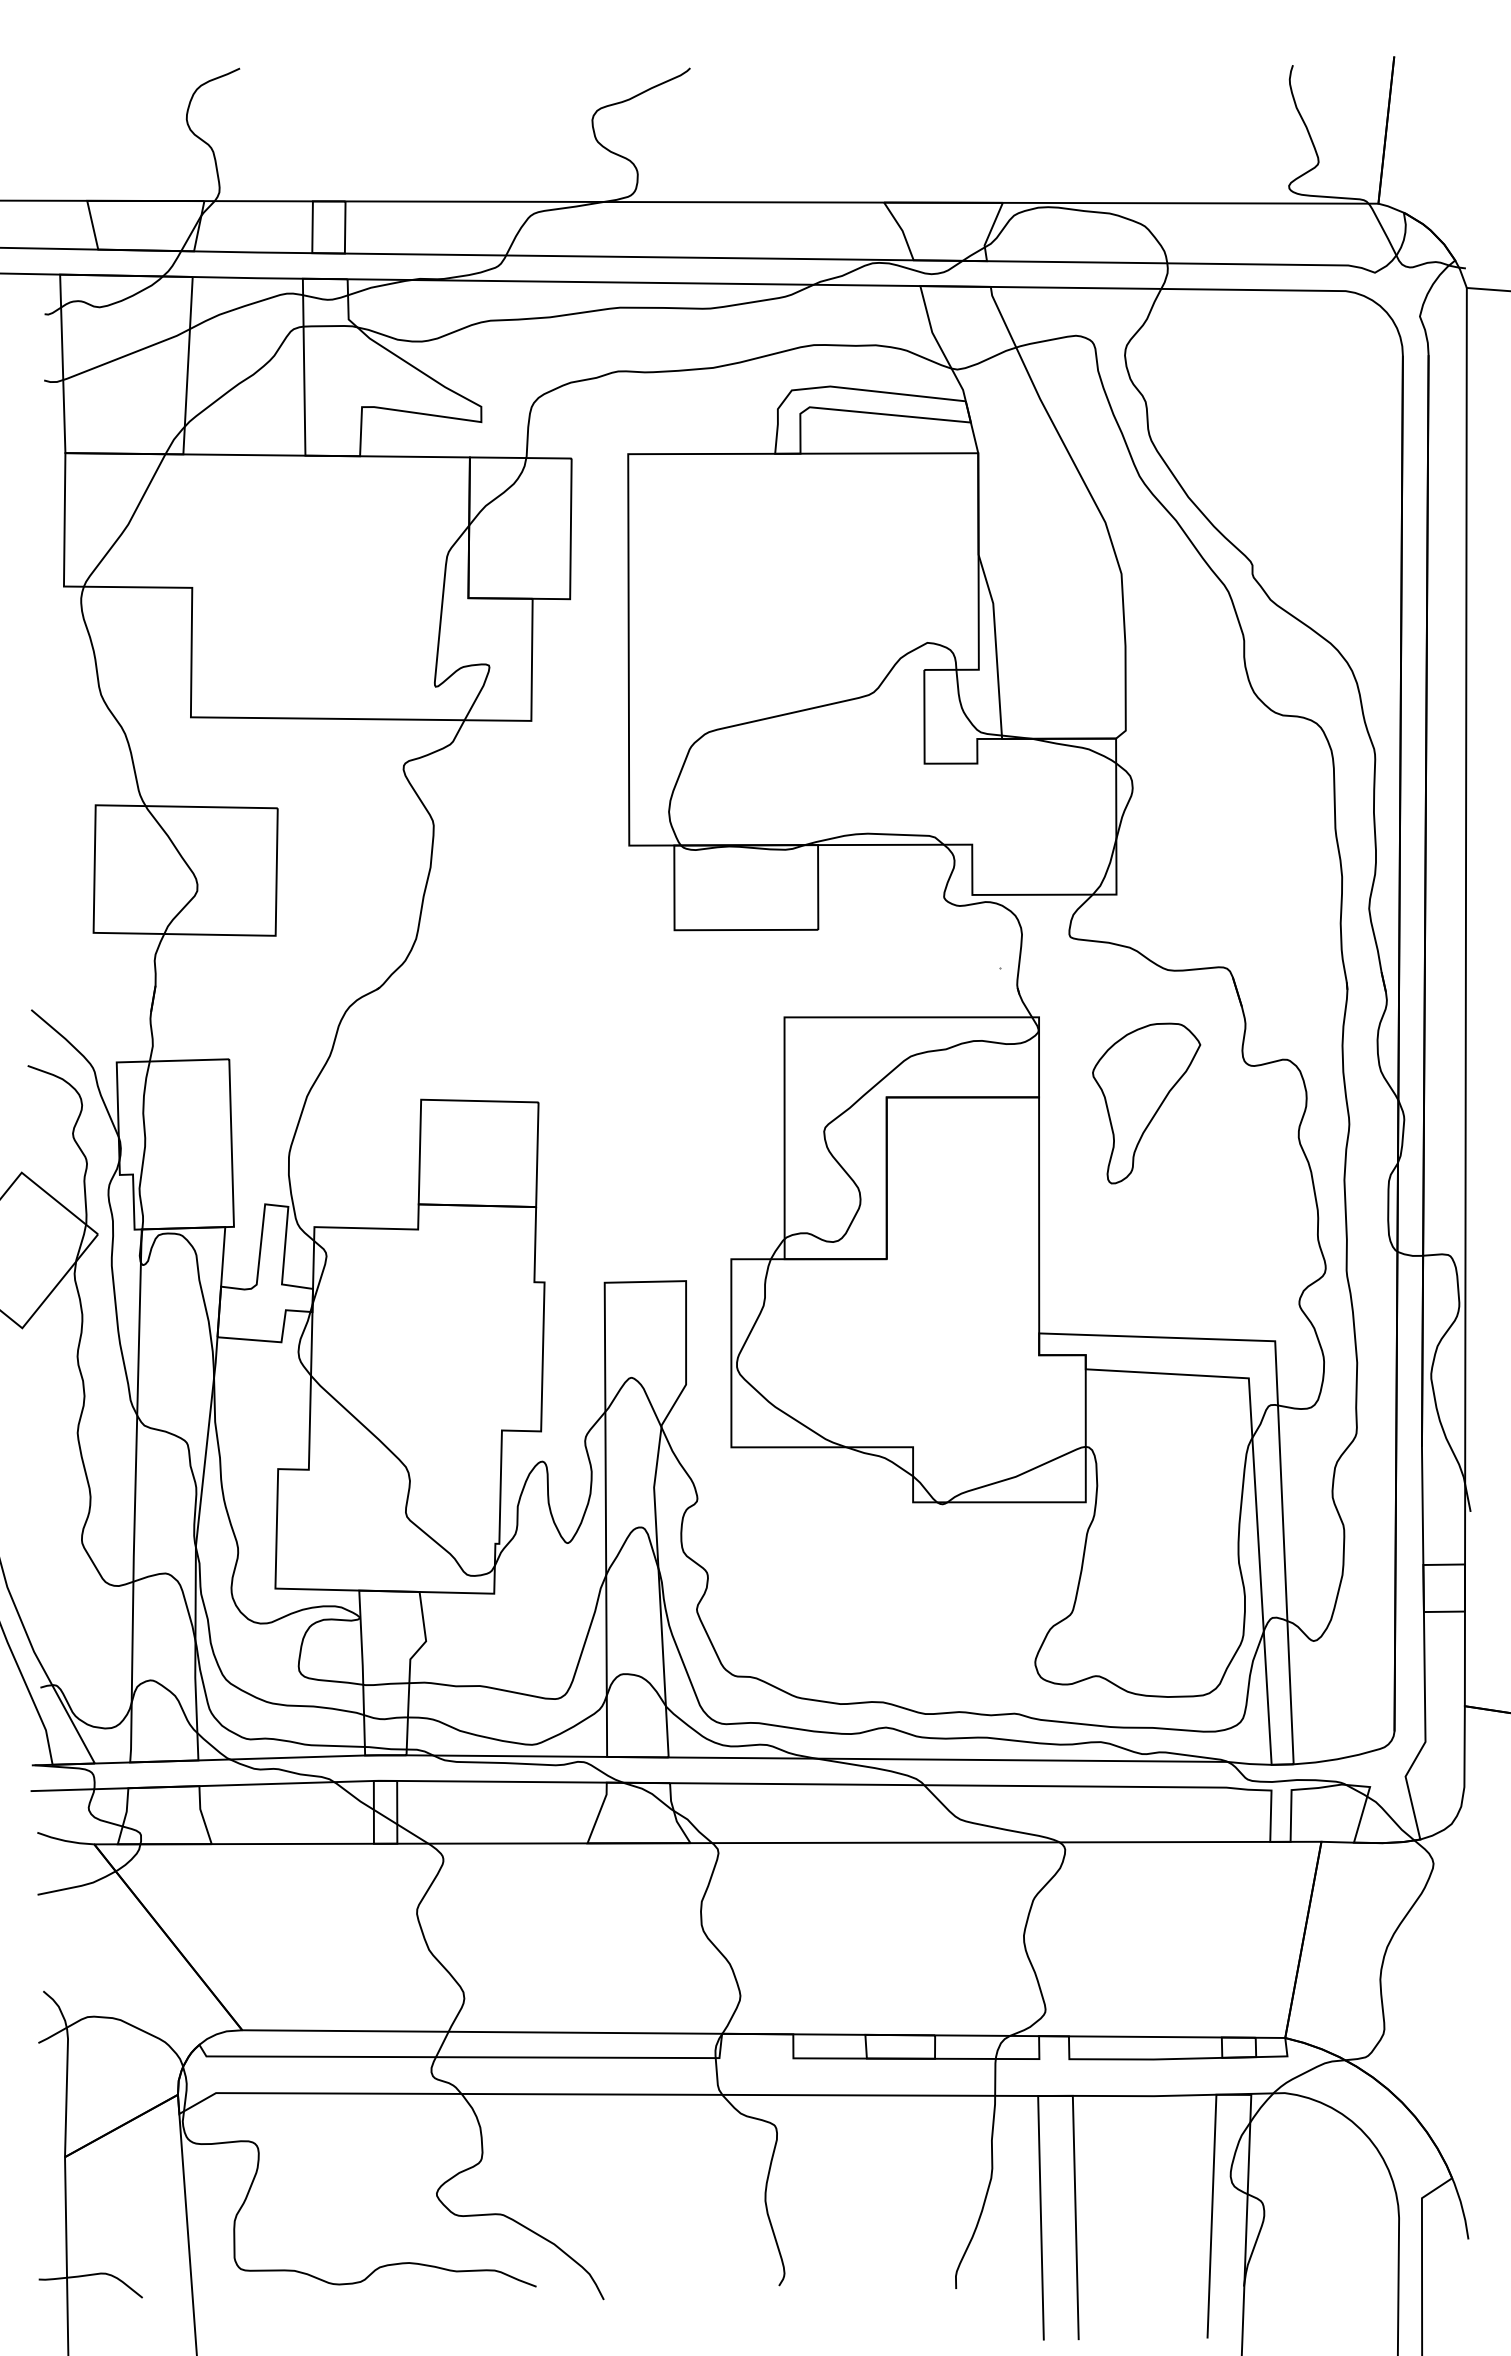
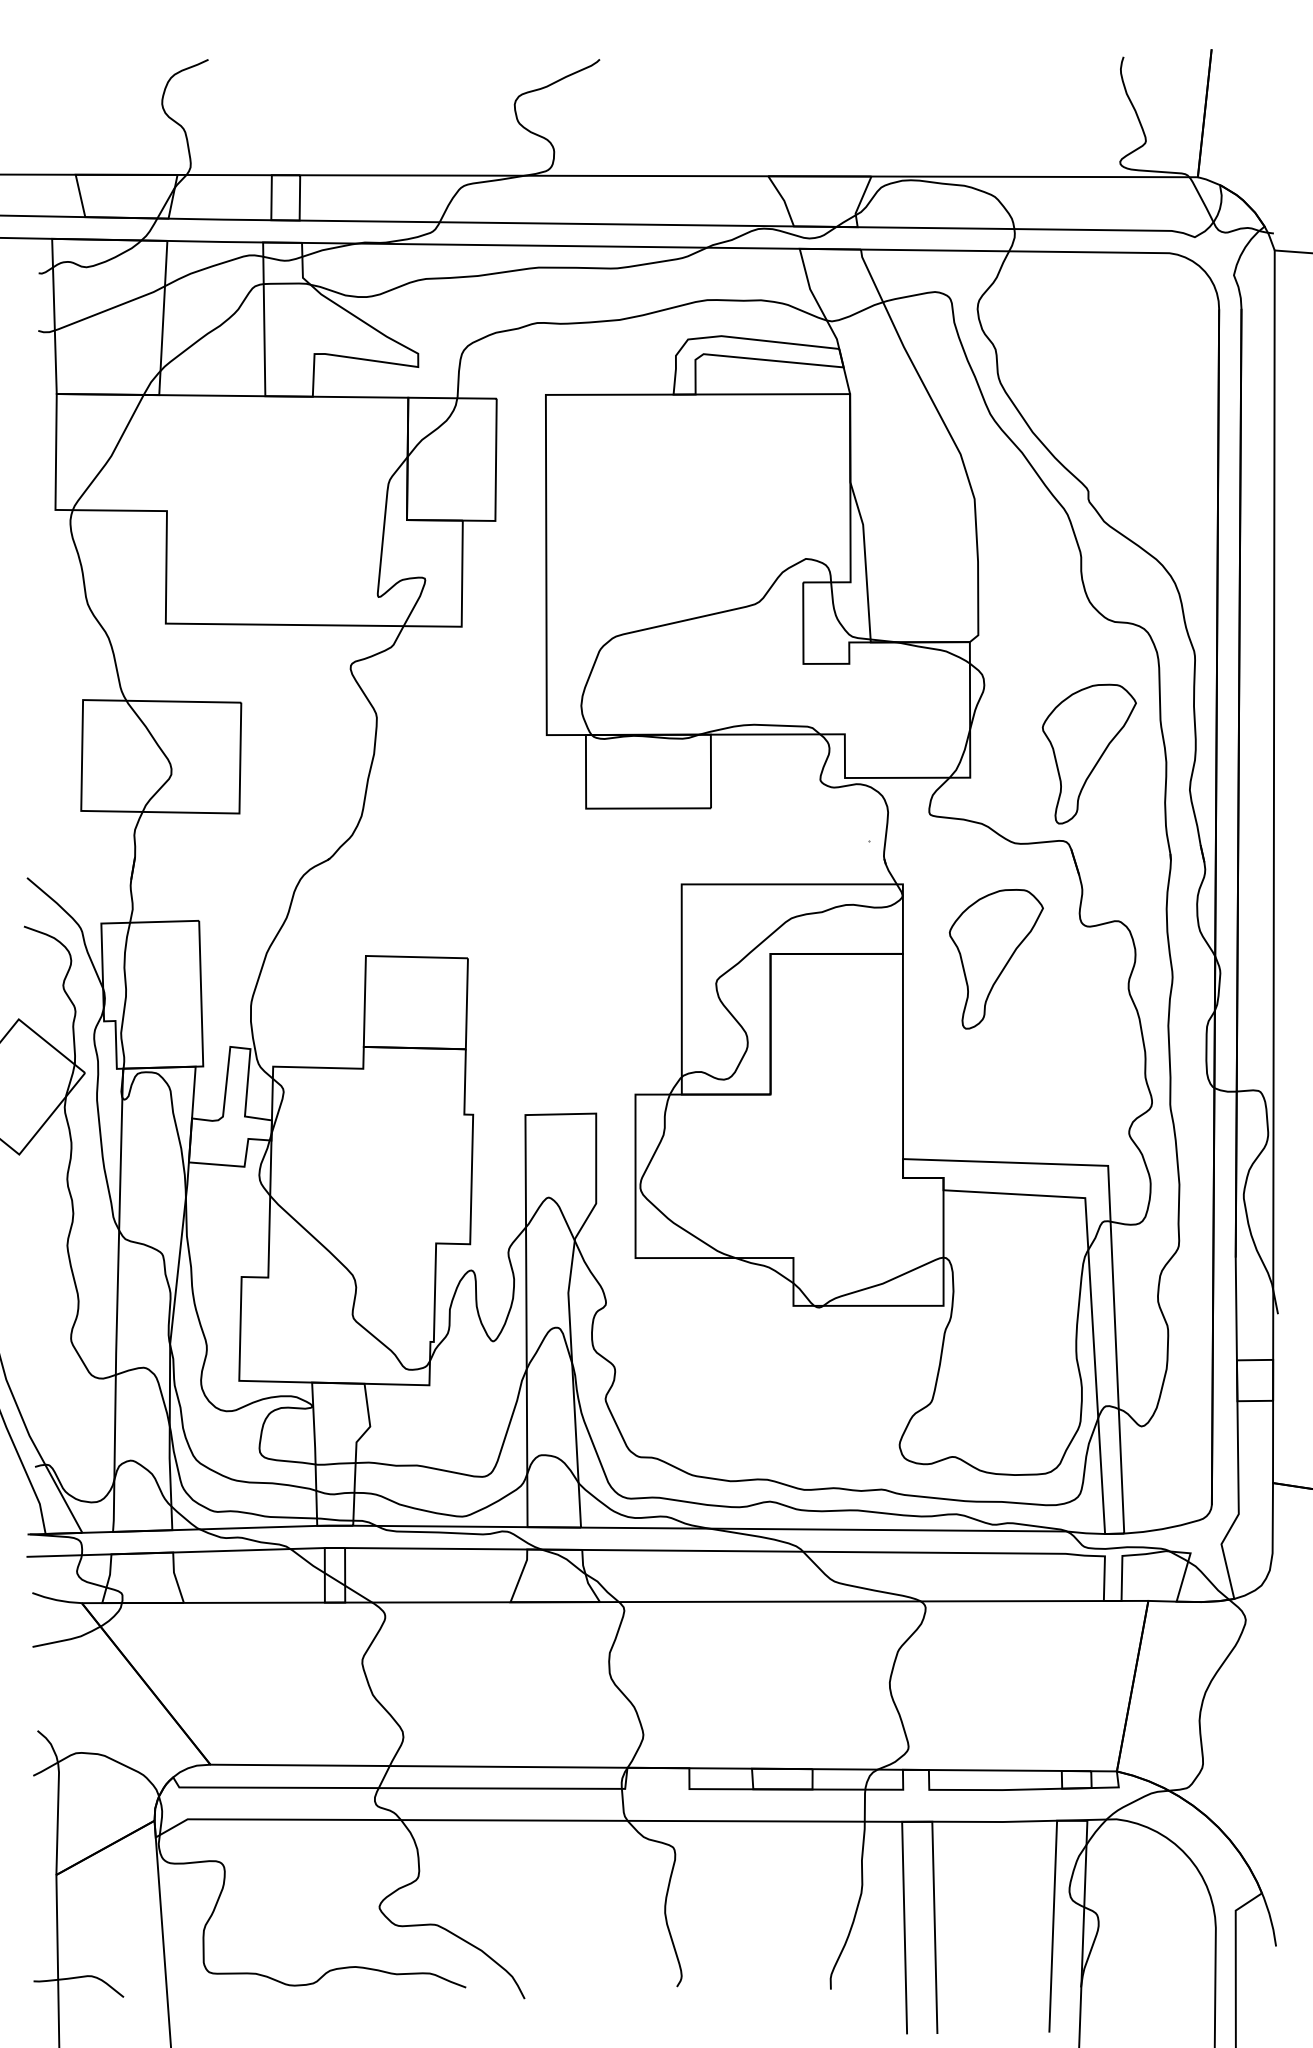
part: (1253, 867) -> (1089, 754), added

